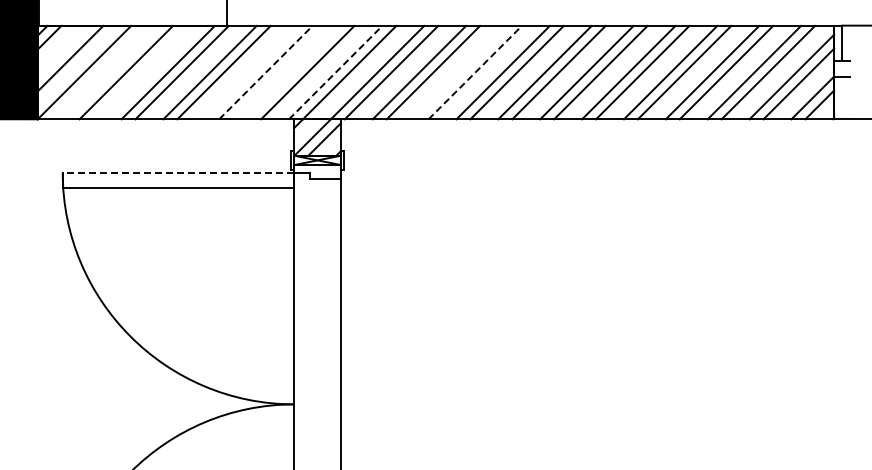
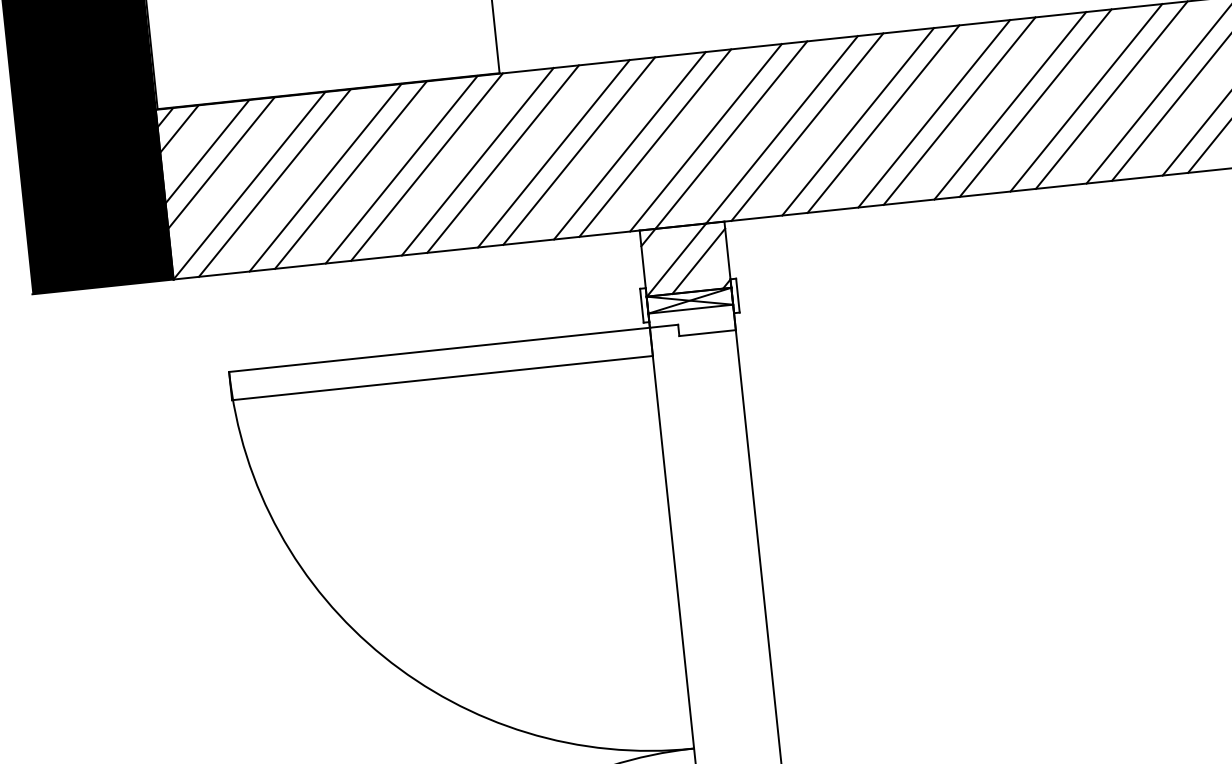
line: (63, 51) -> (207, 151), added
line: (98, 72) -> (274, 182), added
line: (139, 72) -> (349, 175), added
line: (251, 72) -> (552, 153), added
line: (266, 72) -> (580, 150), dashed -> solid
line: (293, 72) -> (629, 145), added
line: (336, 72) -> (707, 137), dashed -> solid
line: (460, 72) -> (932, 113), added
line: (475, 72) -> (960, 110), dashed -> solid
line: (178, 172) -> (439, 349), dashed -> solid

